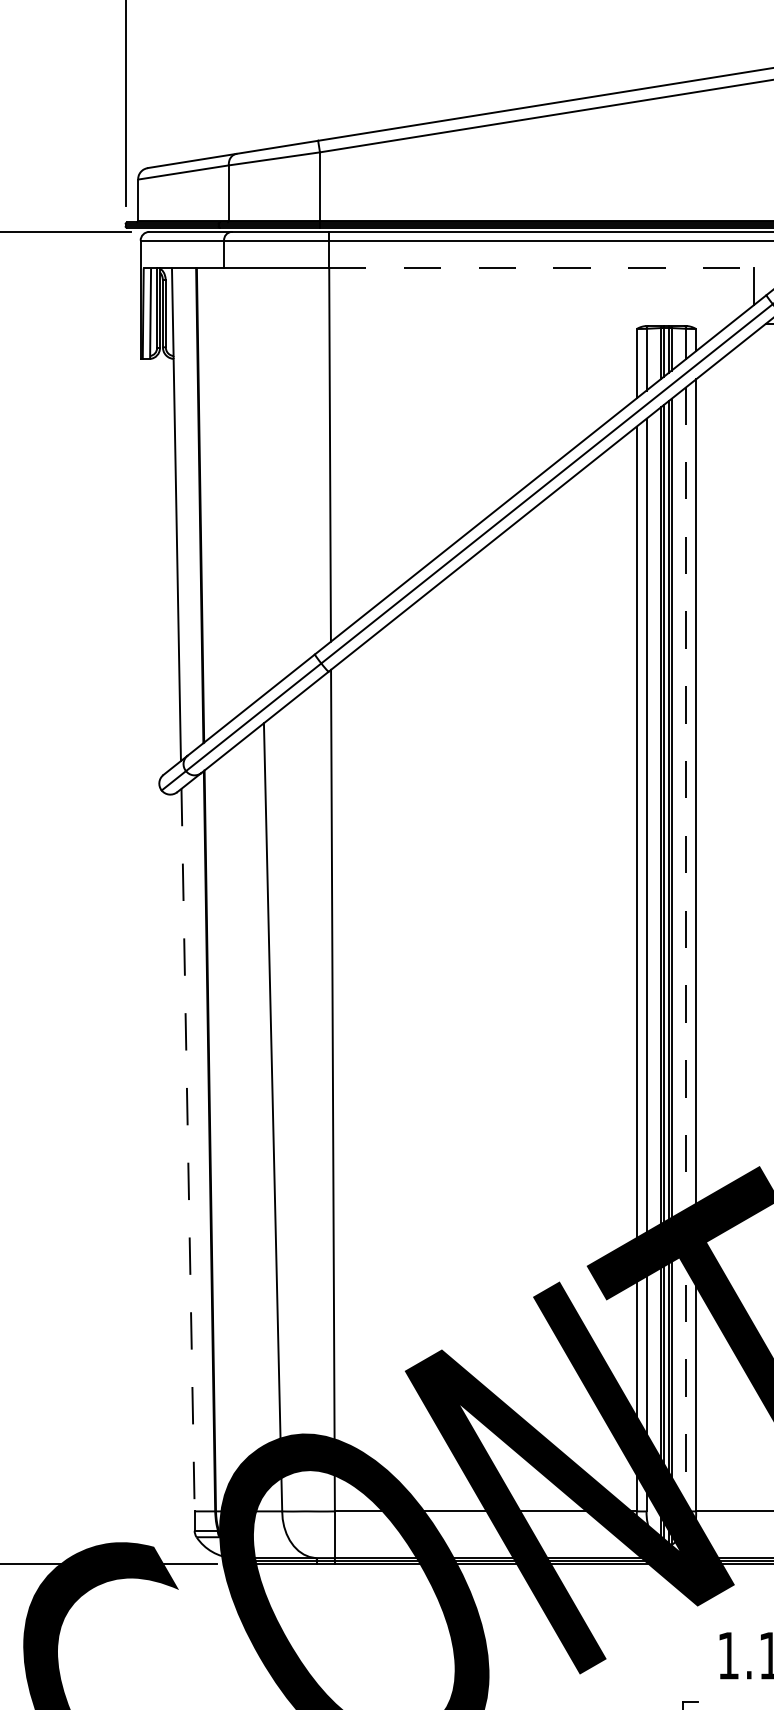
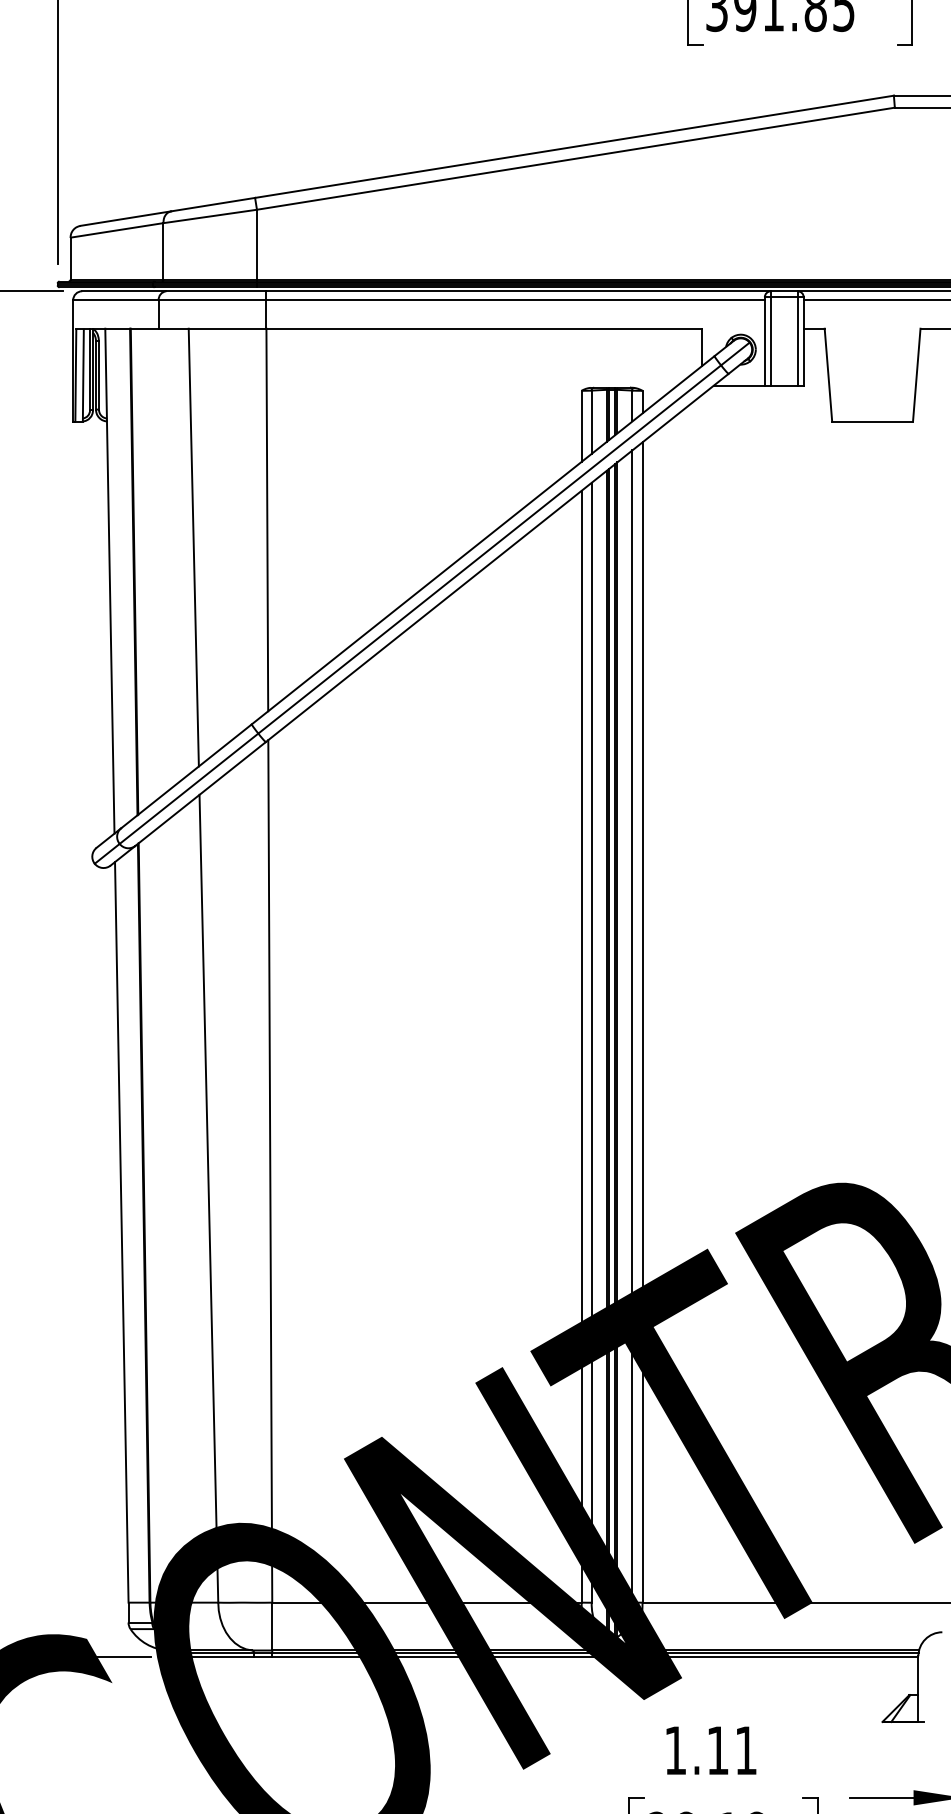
line: (541, 268) -> (484, 328), dashed -> solid
line: (258, 481) -> (193, 547), added
line: (686, 950) -> (632, 1027), dashed -> solid
line: (187, 1150) -> (121, 1232), dashed -> solid

